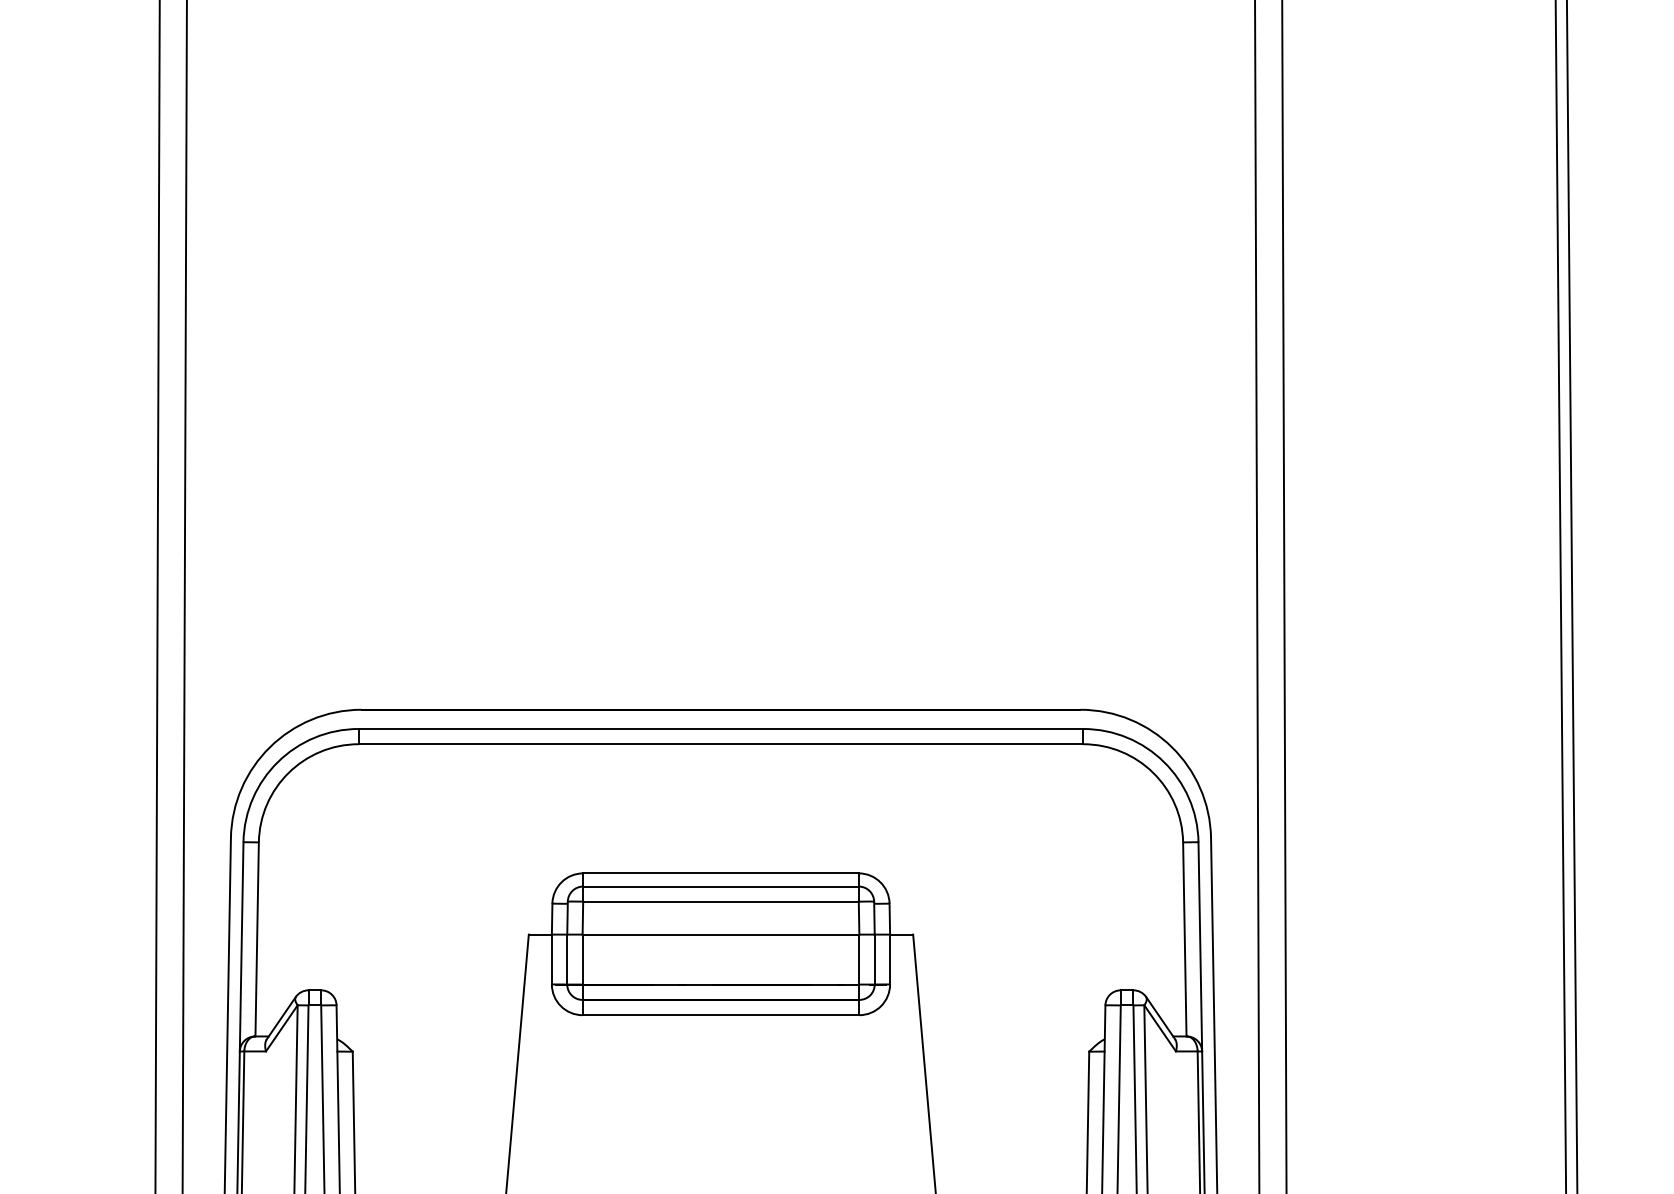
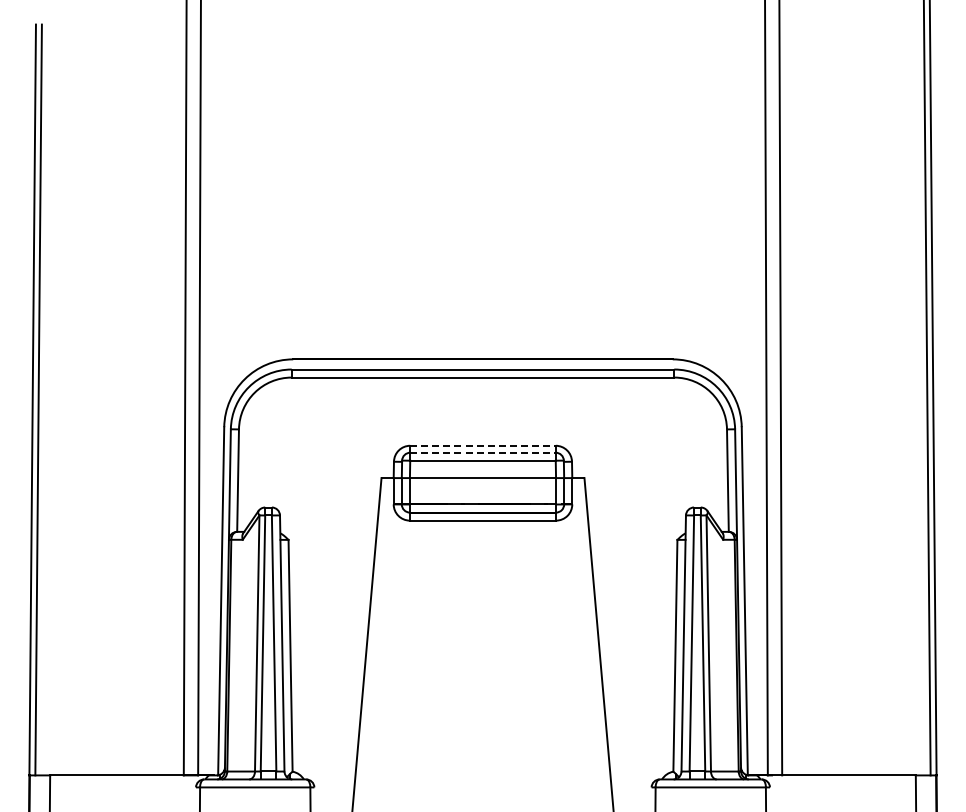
line: (720, 872) -> (482, 445), solid -> dashed
line: (720, 886) -> (482, 452), solid -> dashed

